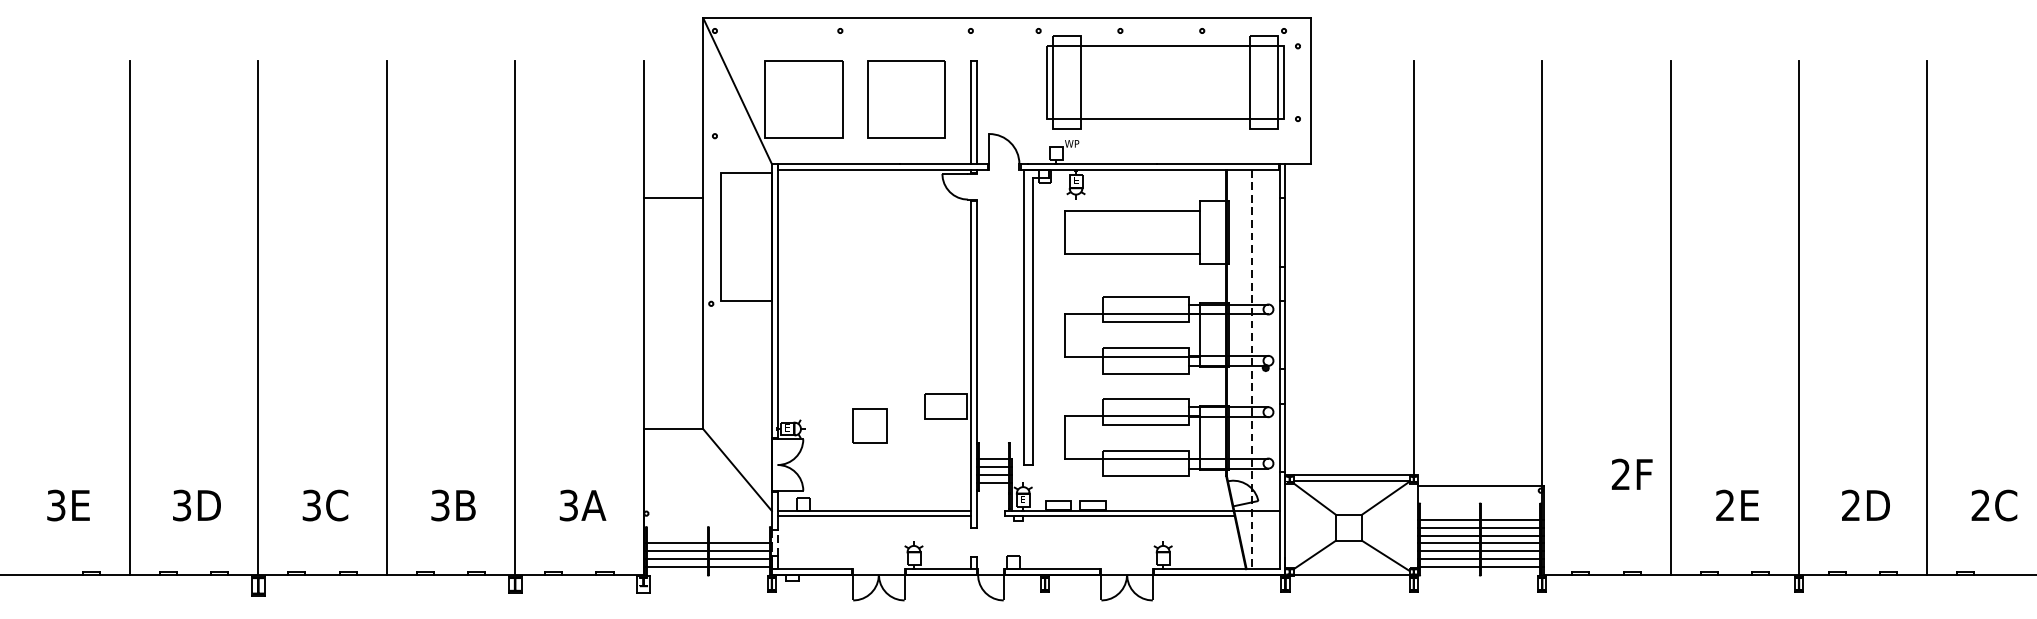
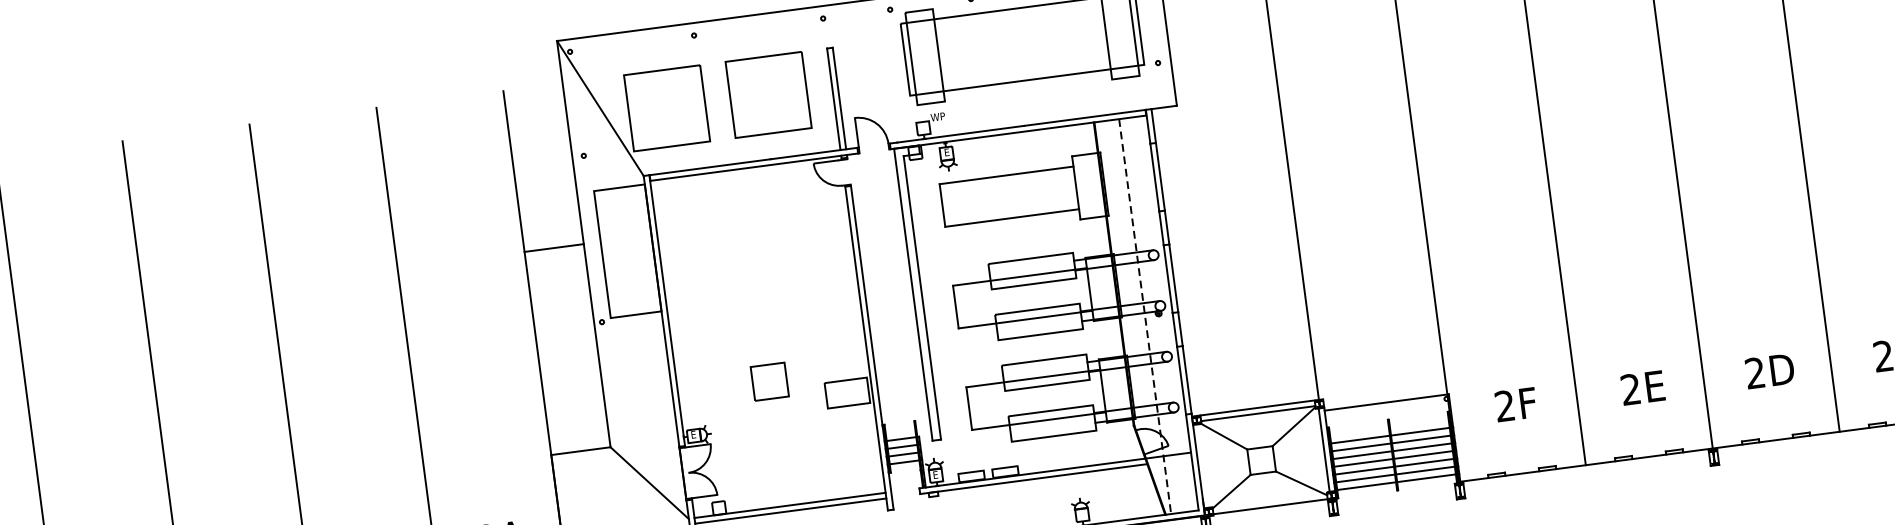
line: (673, 197) -> (554, 247), moved
part: (869, 425) -> (768, 381), moved
text: (1631, 473) -> (1515, 403), moved
line: (1412, 525) -> (1324, 450), added

